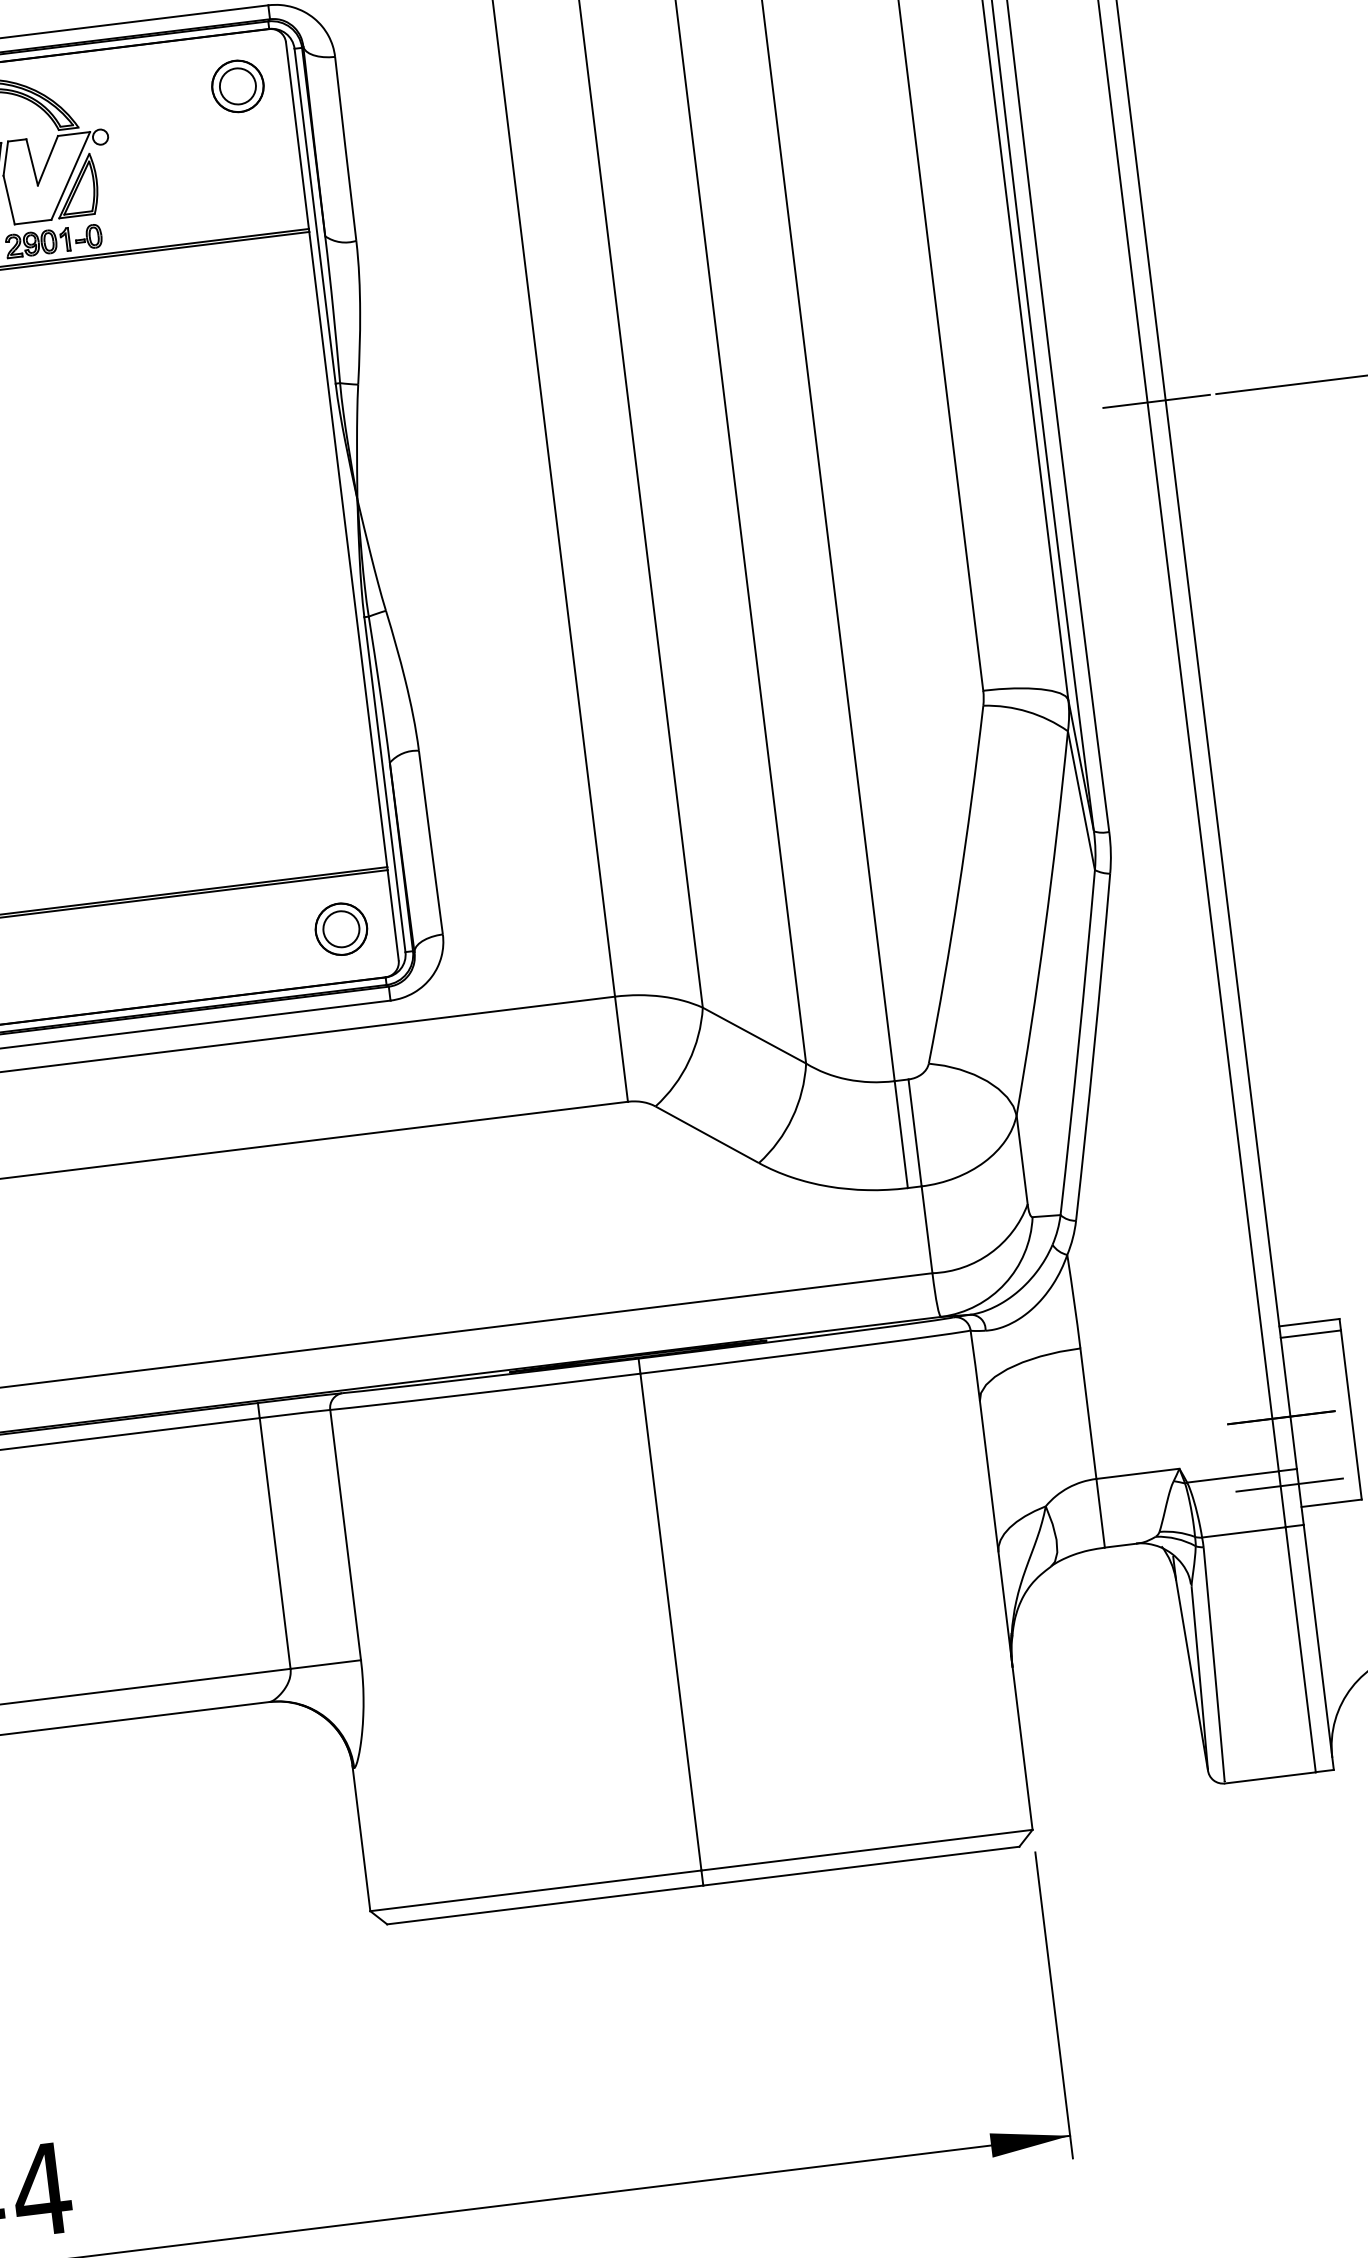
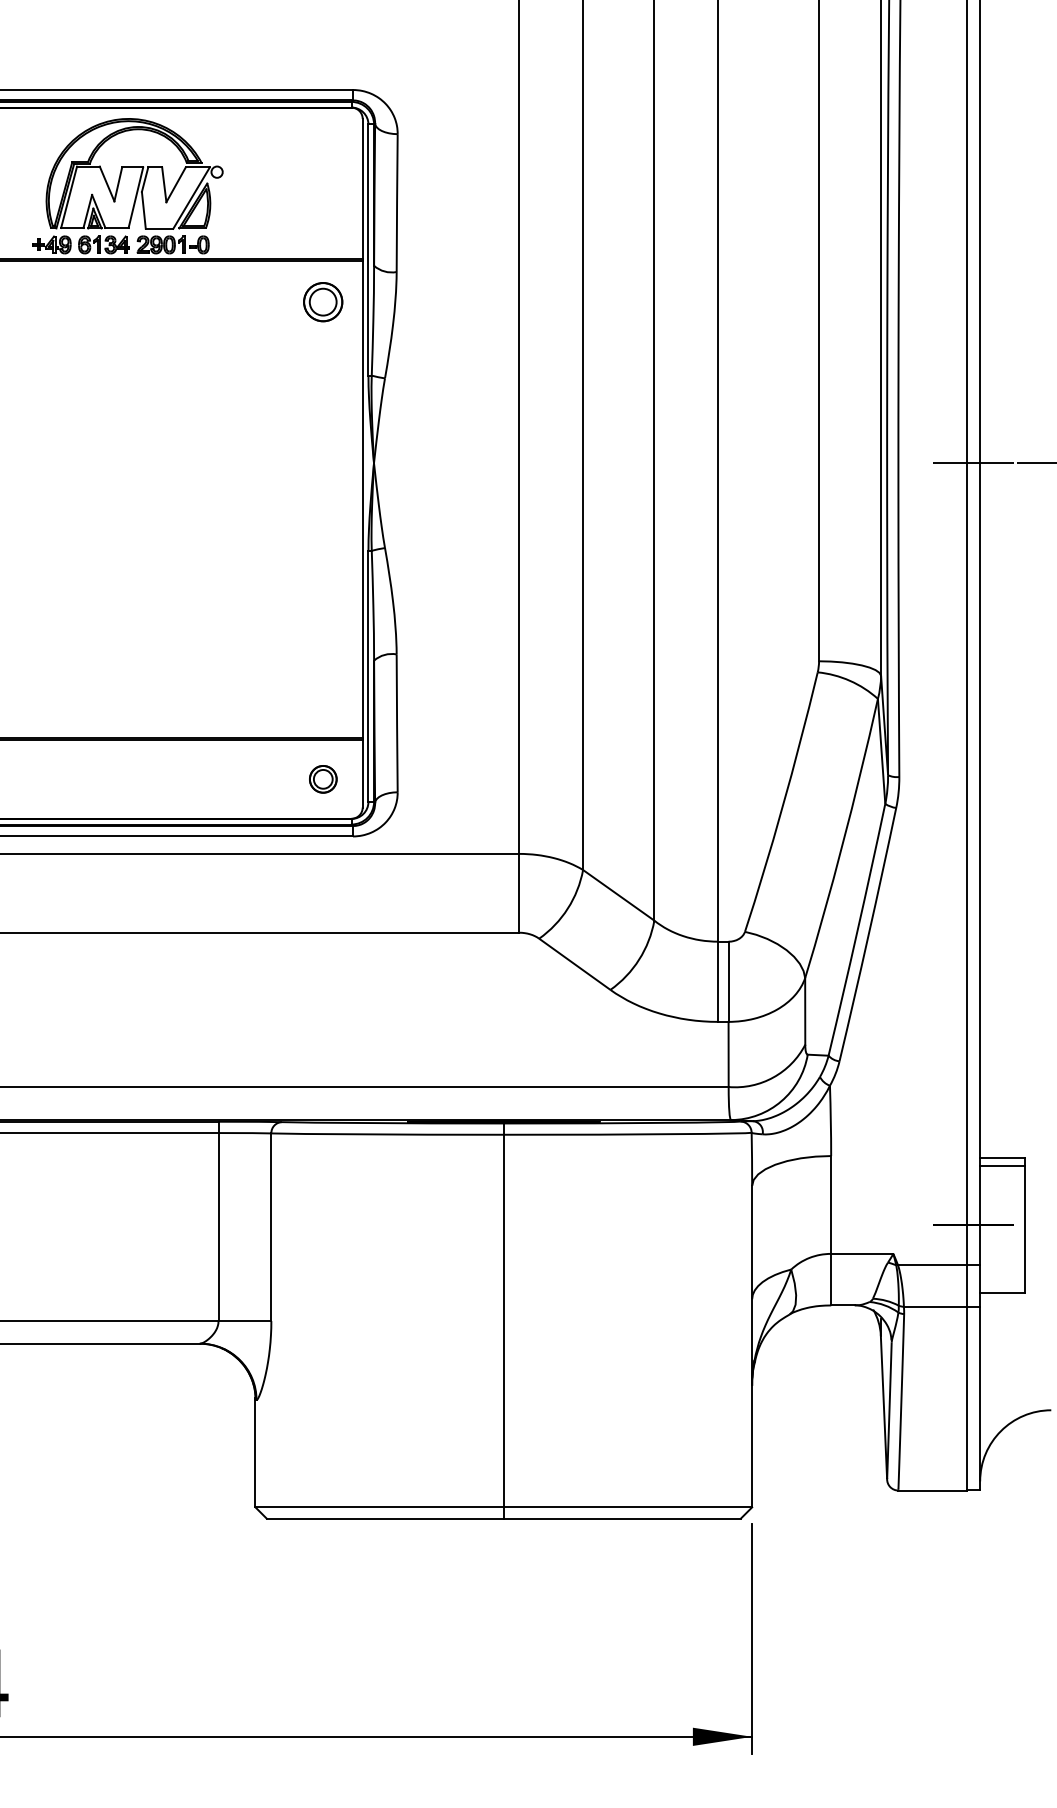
part: (238, 86) -> (323, 302), moved
part: (341, 929) -> (323, 779), size x0.7
line: (1289, 1484) -> (973, 1275), removed

